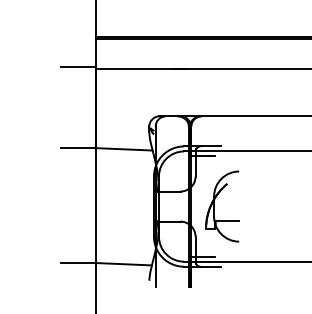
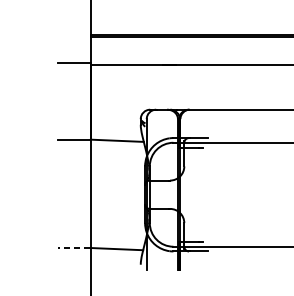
part: (214, 206) -> (202, 194), removed
line: (78, 263) -> (73, 248), solid -> dashed

